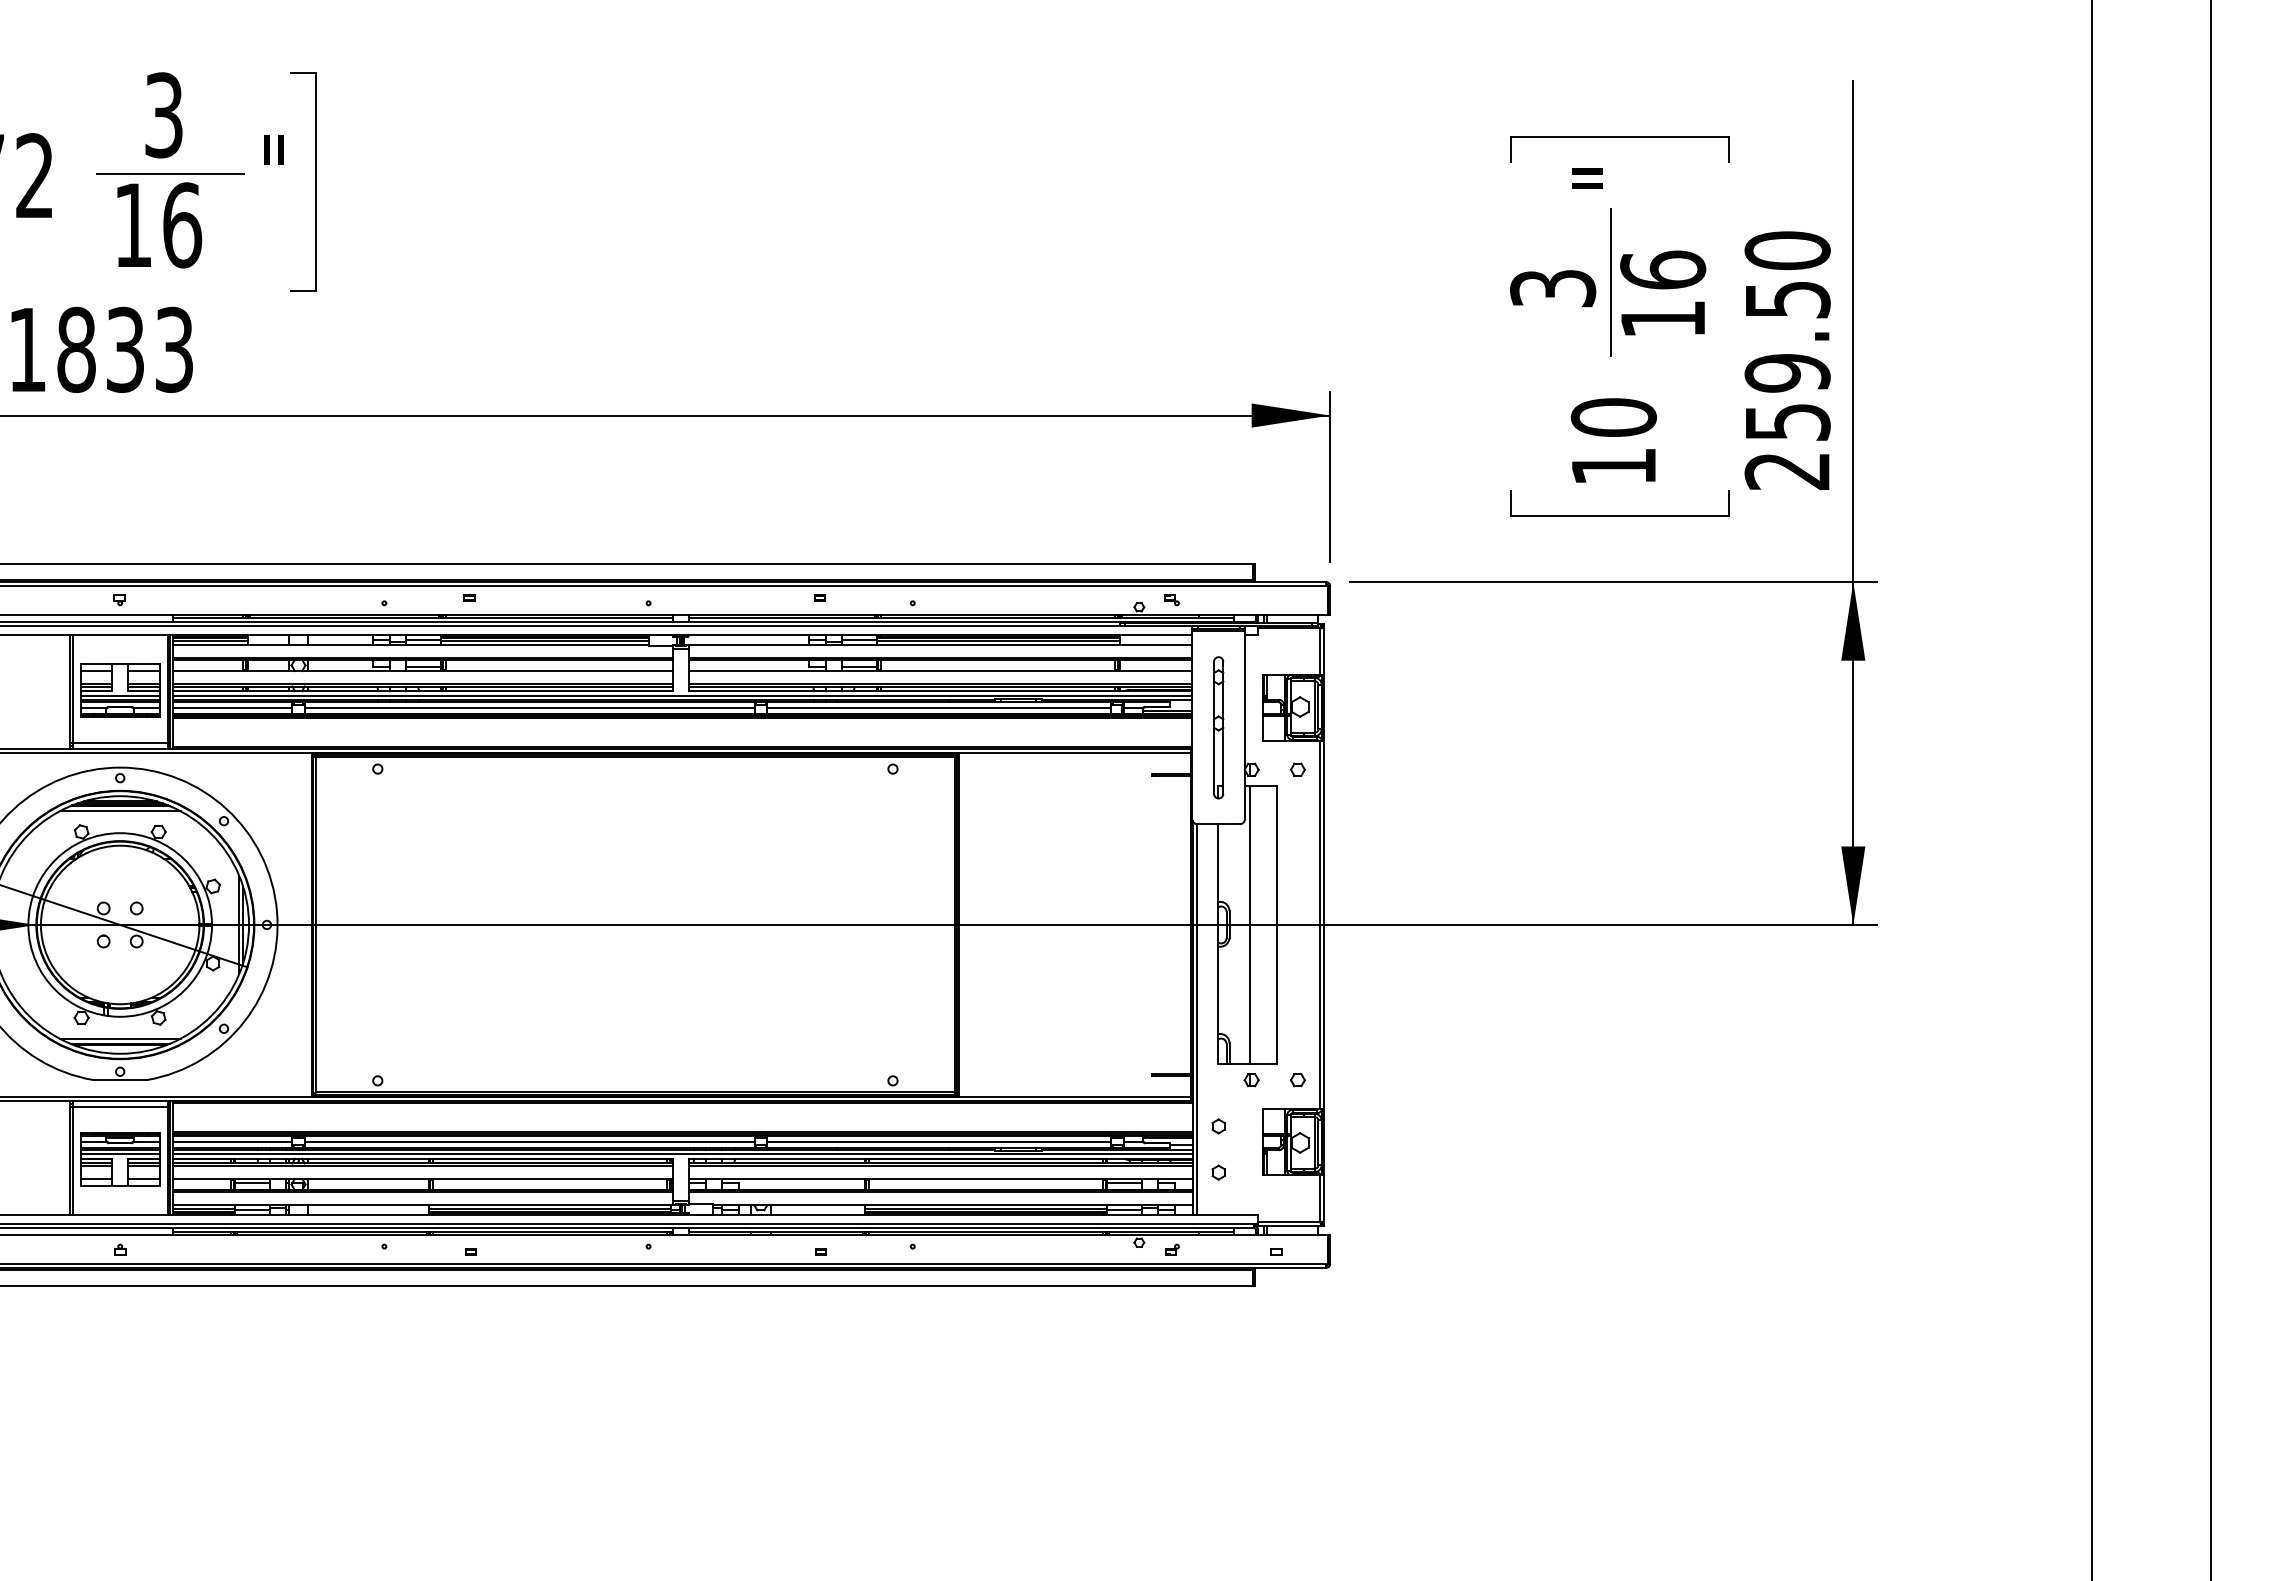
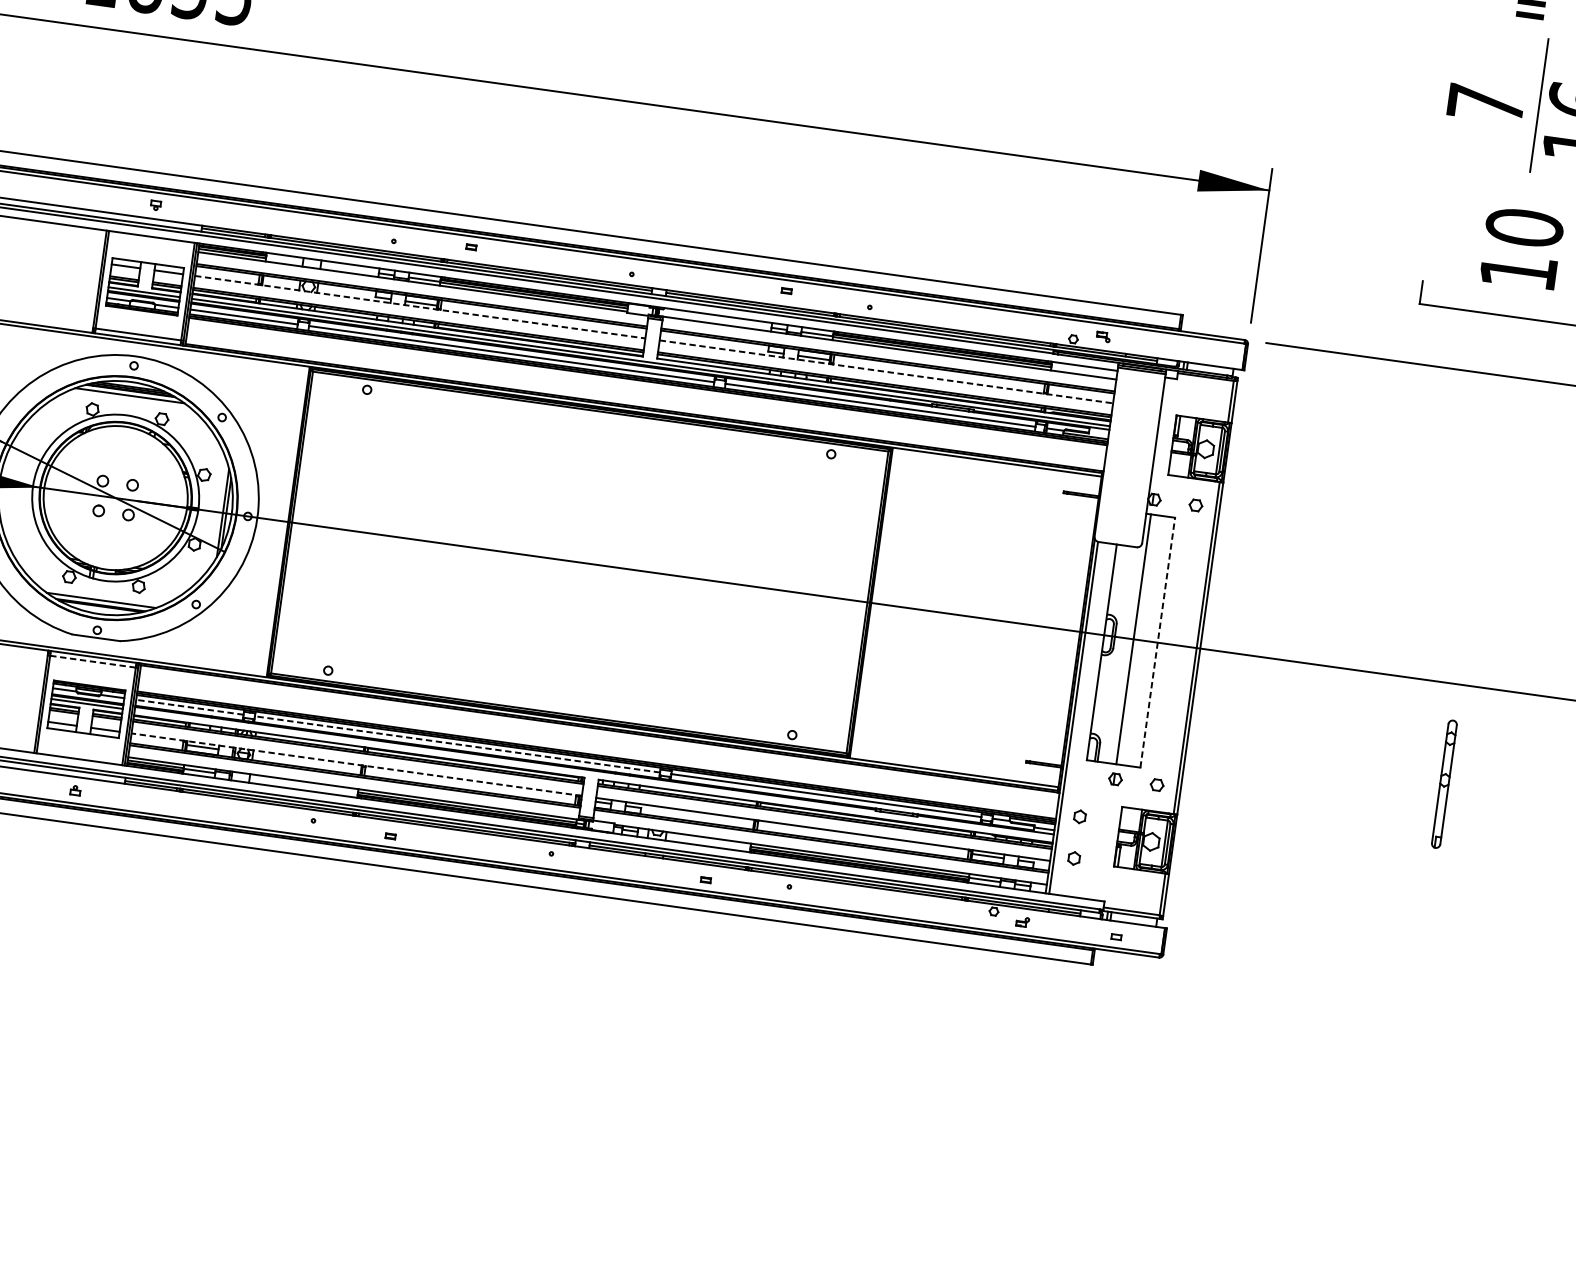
text: (1553, 288) -> (1486, 103), 3 -> 7
line: (423, 671) -> (420, 307), solid -> dashed
line: (940, 671) -> (886, 372), solid -> dashed
part: (1218, 727) -> (1444, 783), moved
line: (1277, 924) -> (1158, 642), solid -> dashed
line: (120, 1106) -> (93, 661), solid -> dashed
line: (232, 1141) -> (189, 707), solid -> dashed
line: (529, 1141) -> (457, 744), solid -> dashed
line: (682, 1153) -> (593, 774), removed
line: (423, 1178) -> (357, 764), solid -> dashed

